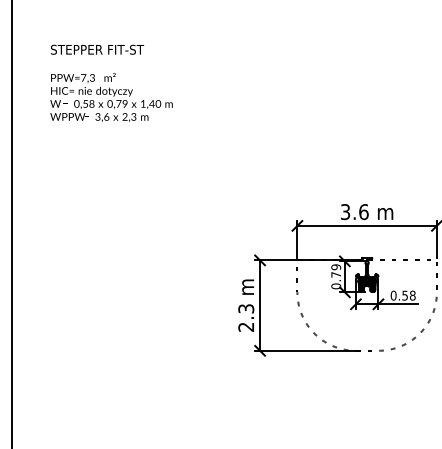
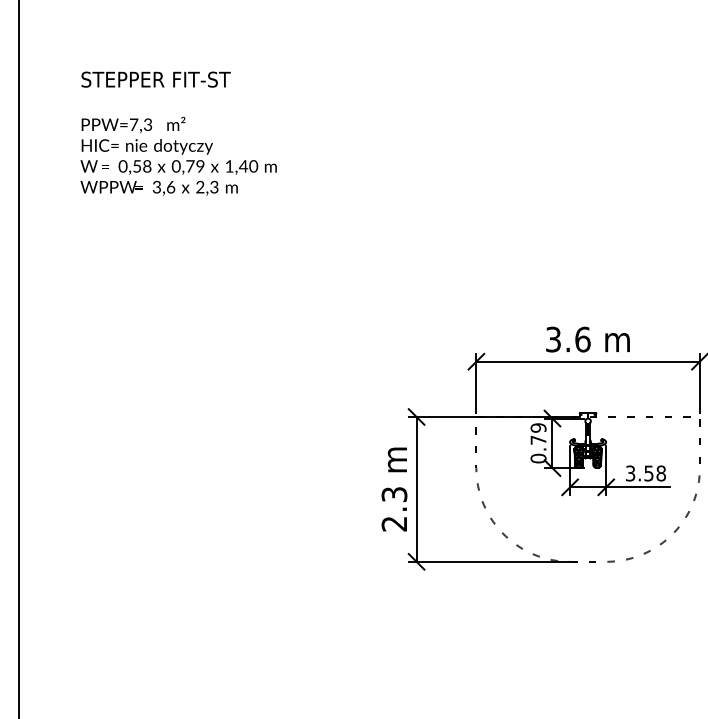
text: (393, 295) -> (630, 473), 0.58 -> 3.58

